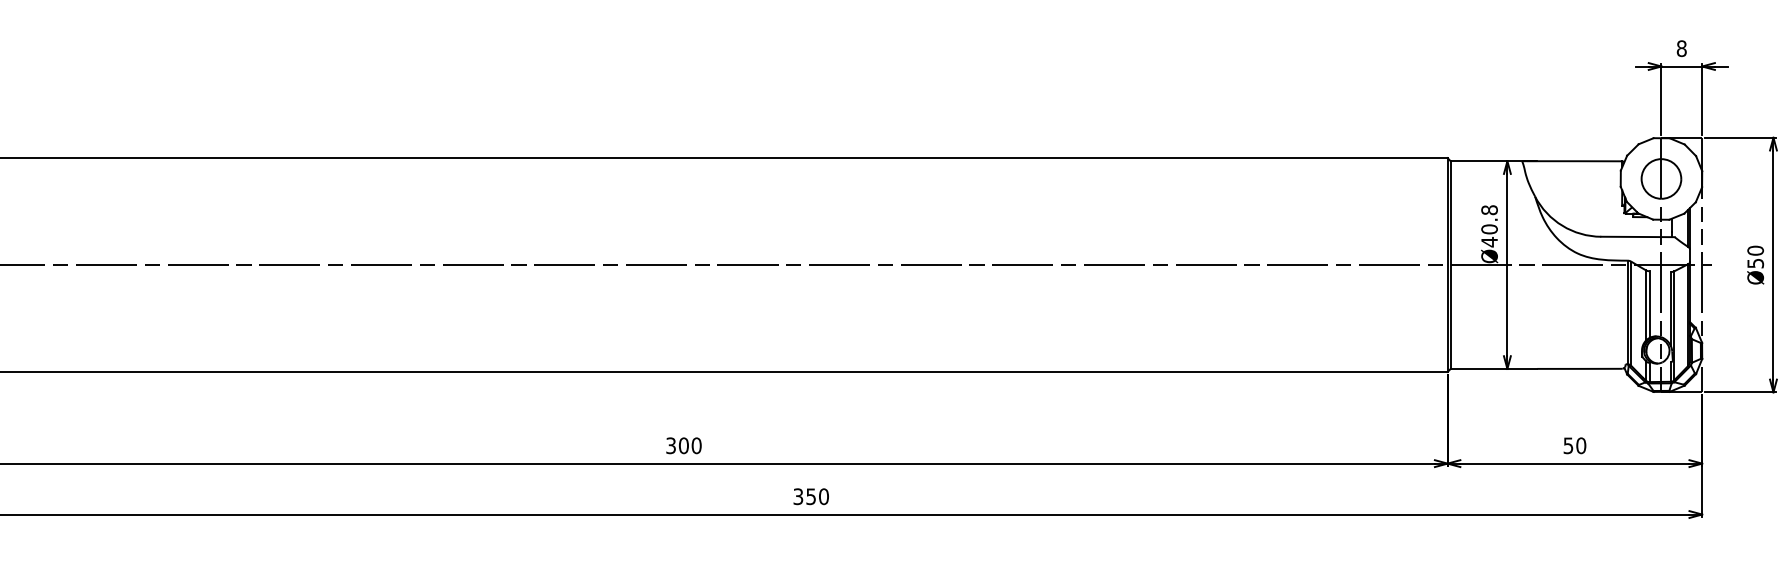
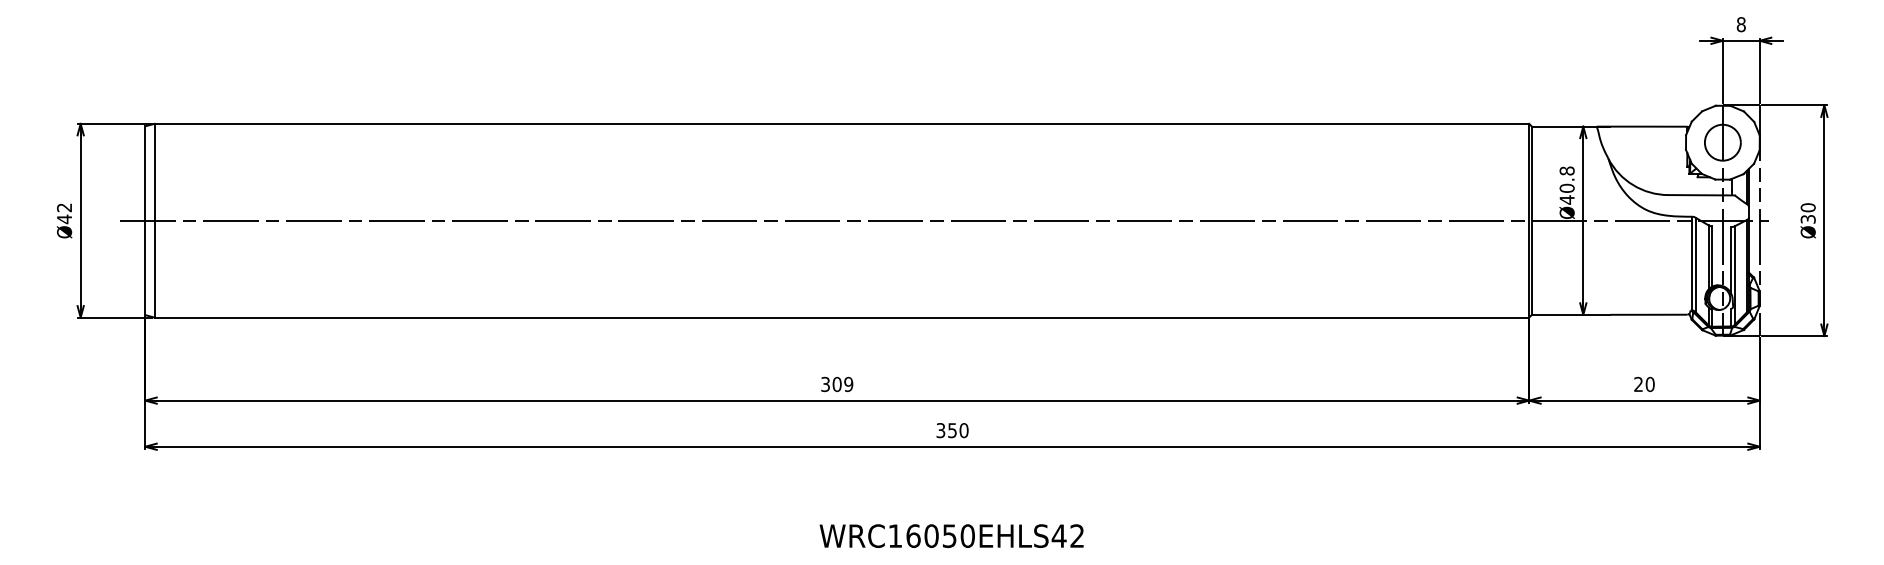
text: (1754, 263) -> (1807, 219), Ø50 -> Ø30
text: (696, 445) -> (848, 384), 300 -> 309
text: (1568, 445) -> (1638, 384), 50 -> 20

